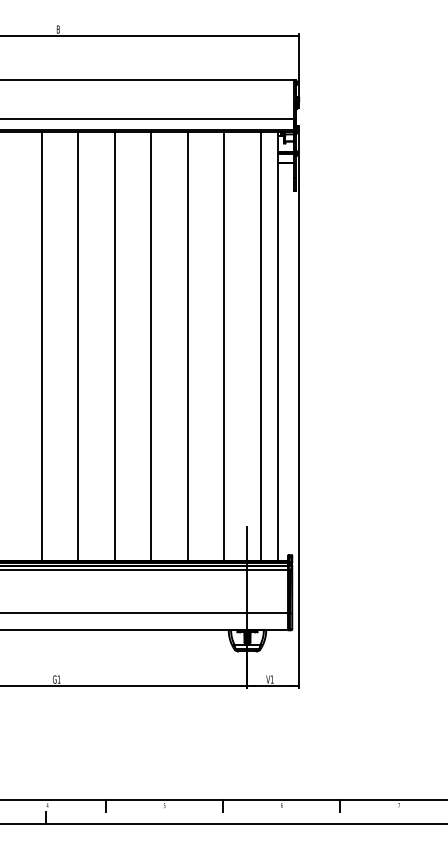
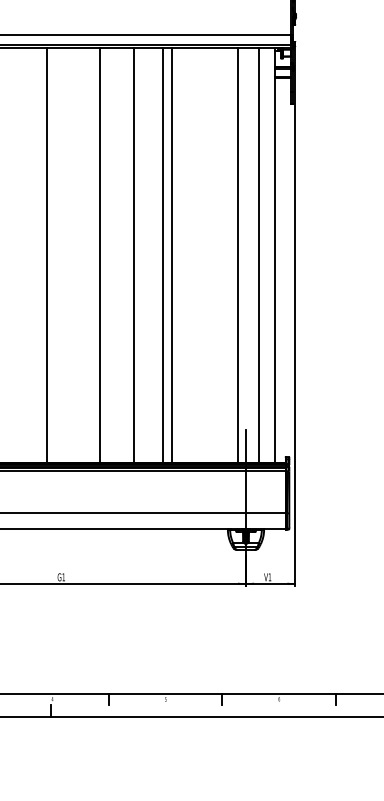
line: (77, 346) -> (99, 255), moved
line: (115, 346) -> (133, 255), moved
line: (150, 346) -> (171, 255), moved
line: (188, 346) -> (162, 255), moved
line: (223, 346) -> (237, 255), moved

